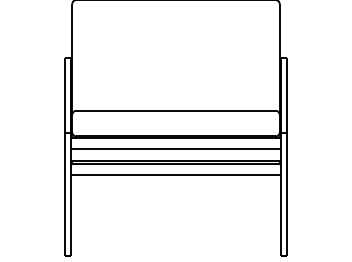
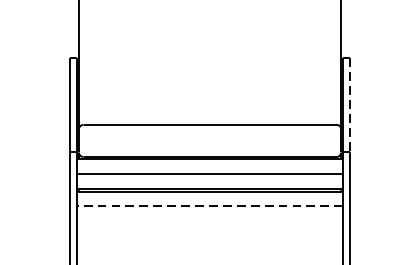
line: (286, 96) -> (349, 106), solid -> dashed
line: (175, 175) -> (209, 206), solid -> dashed

